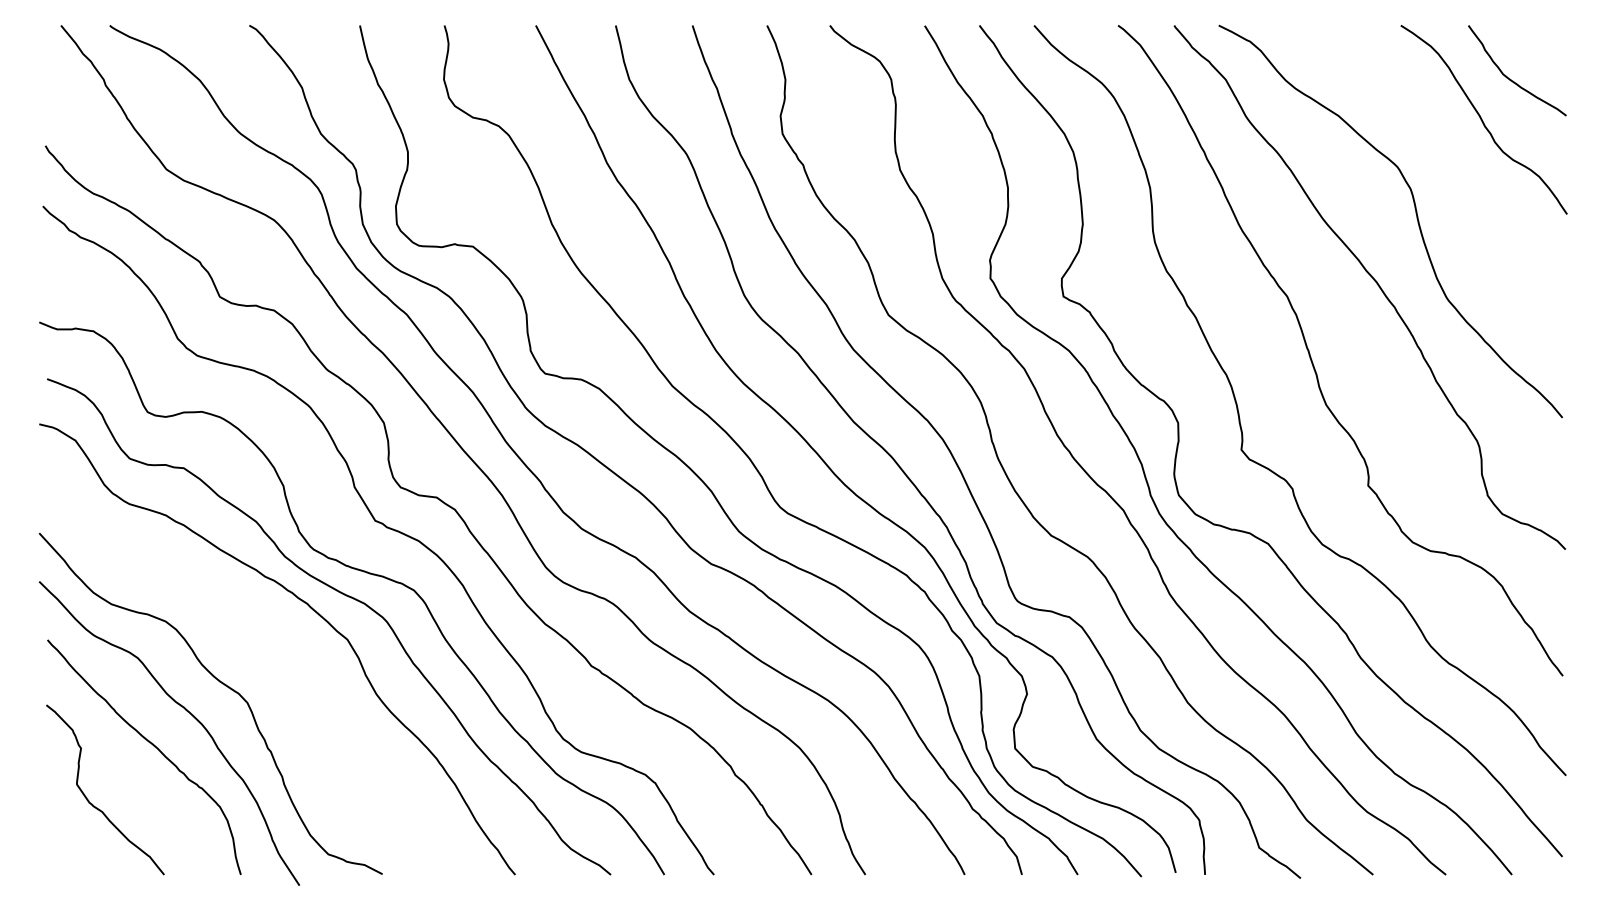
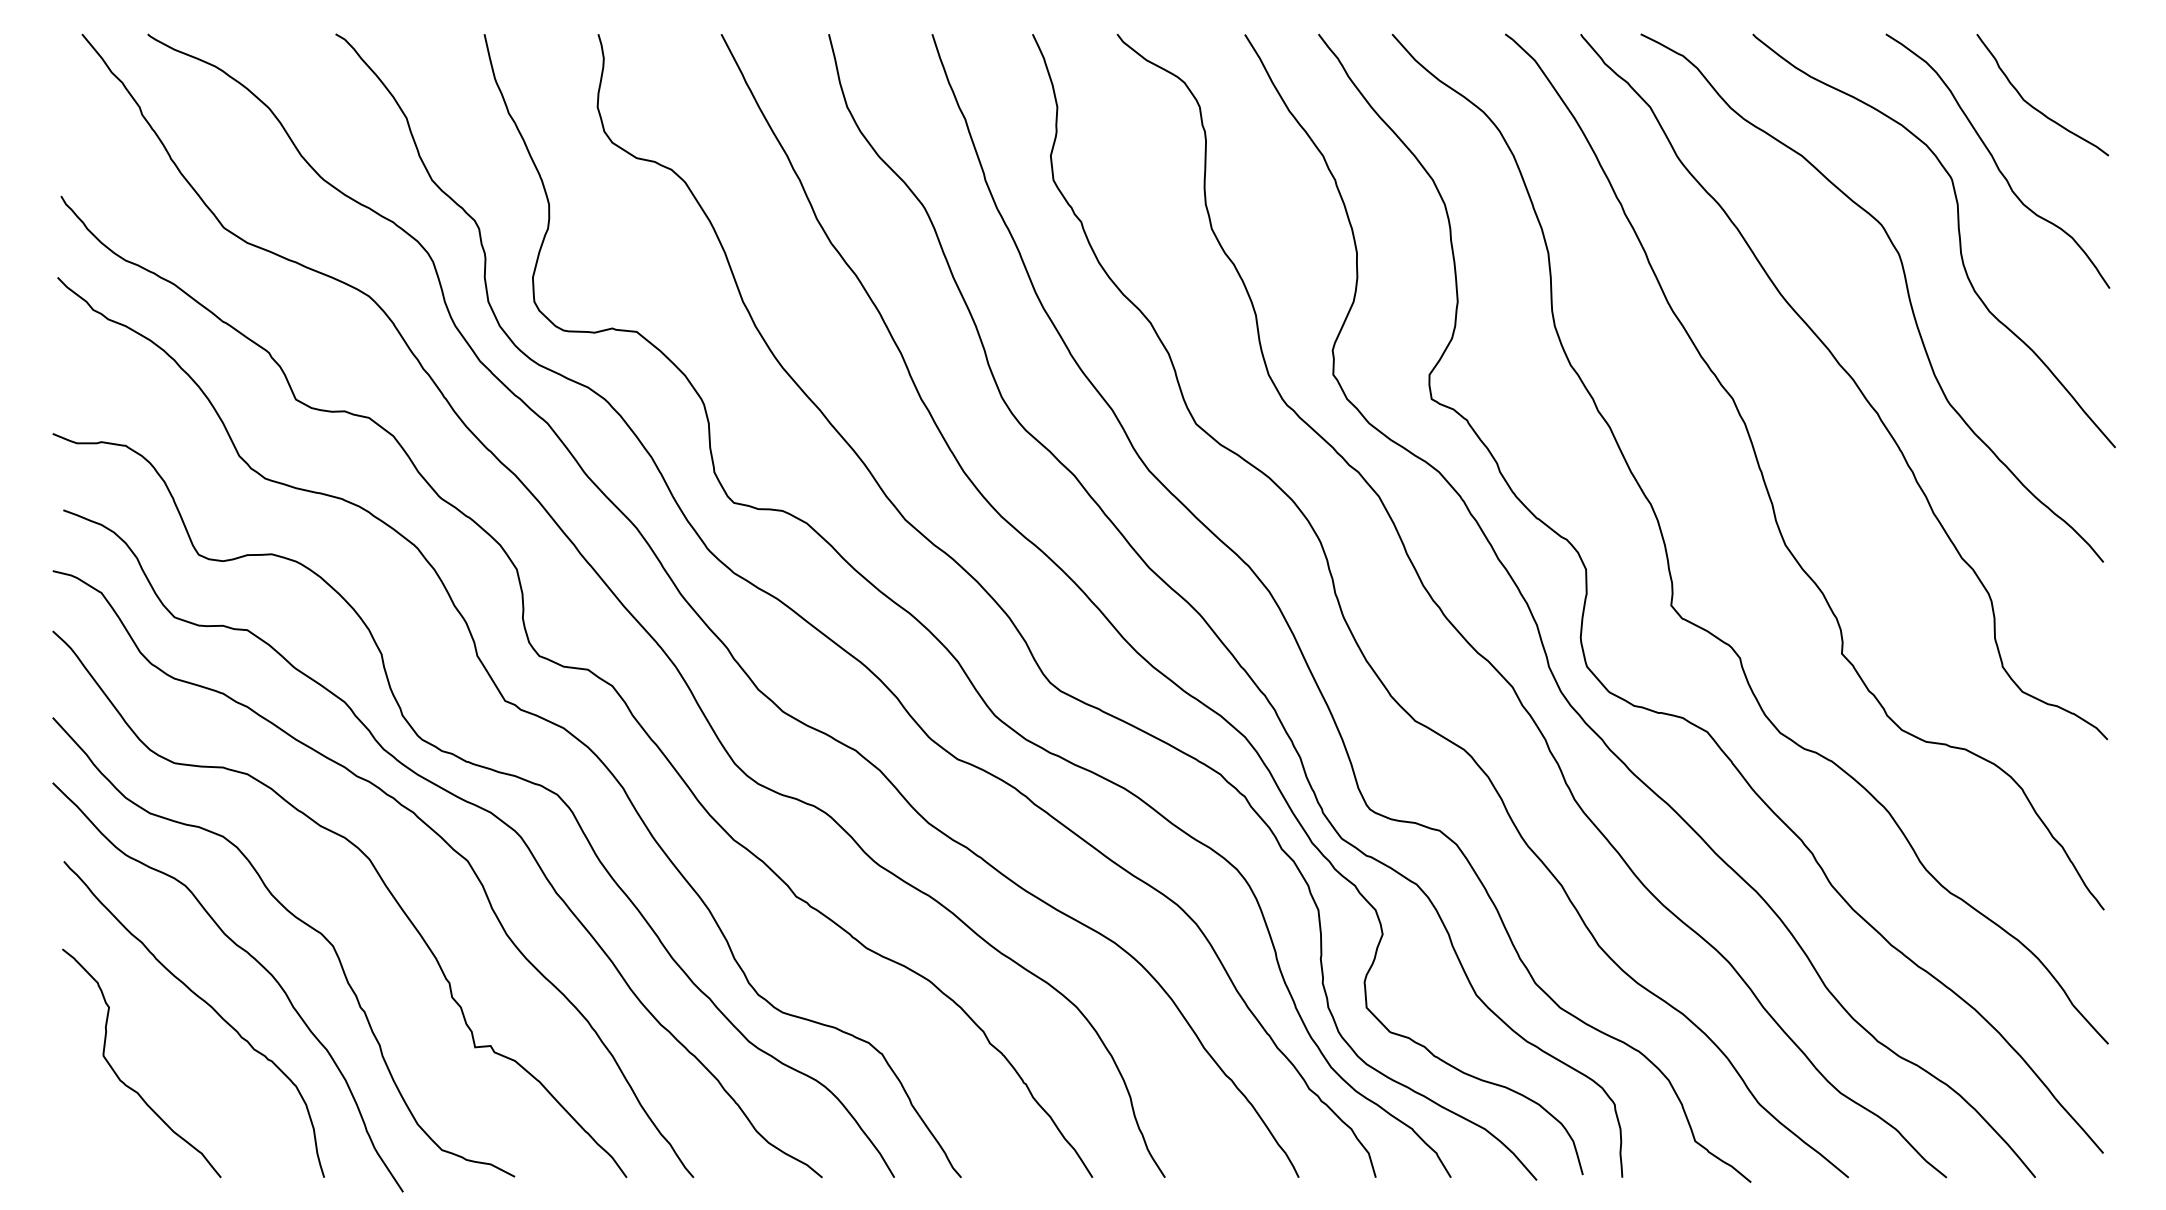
curve: (1454, 176) -> (1958, 237), added
curve: (282, 653) -> (380, 879), added

